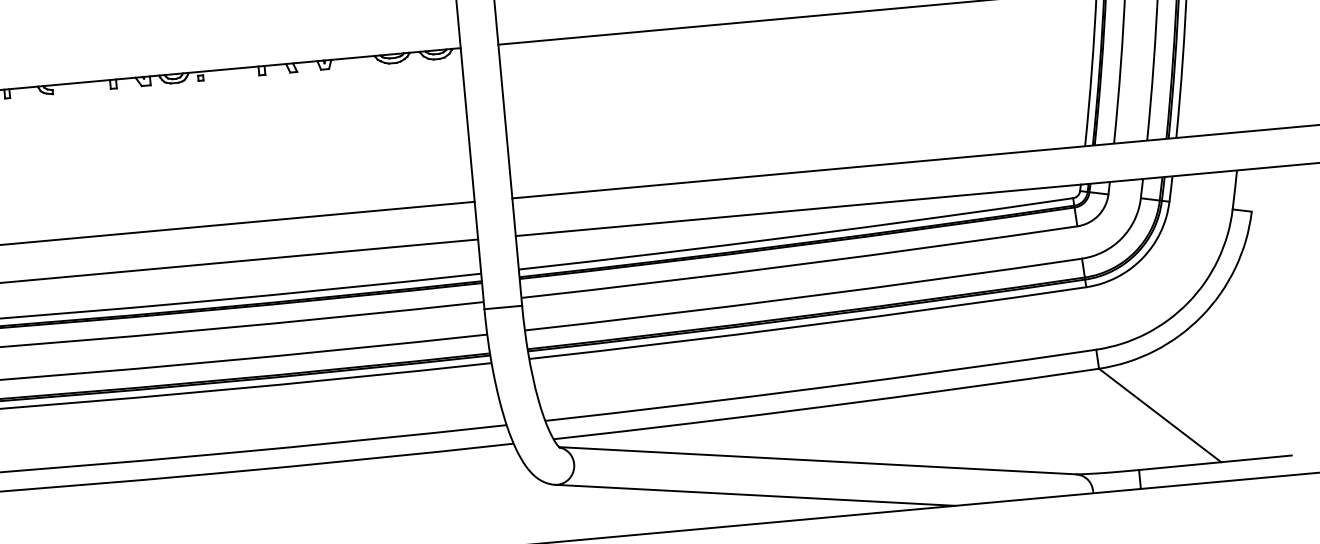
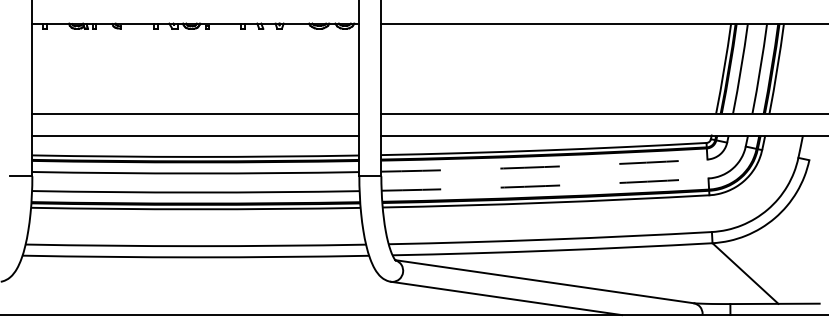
arc: (799, 265) -> (544, 167), solid -> dashed
arc: (804, 297) -> (545, 186), solid -> dashed

